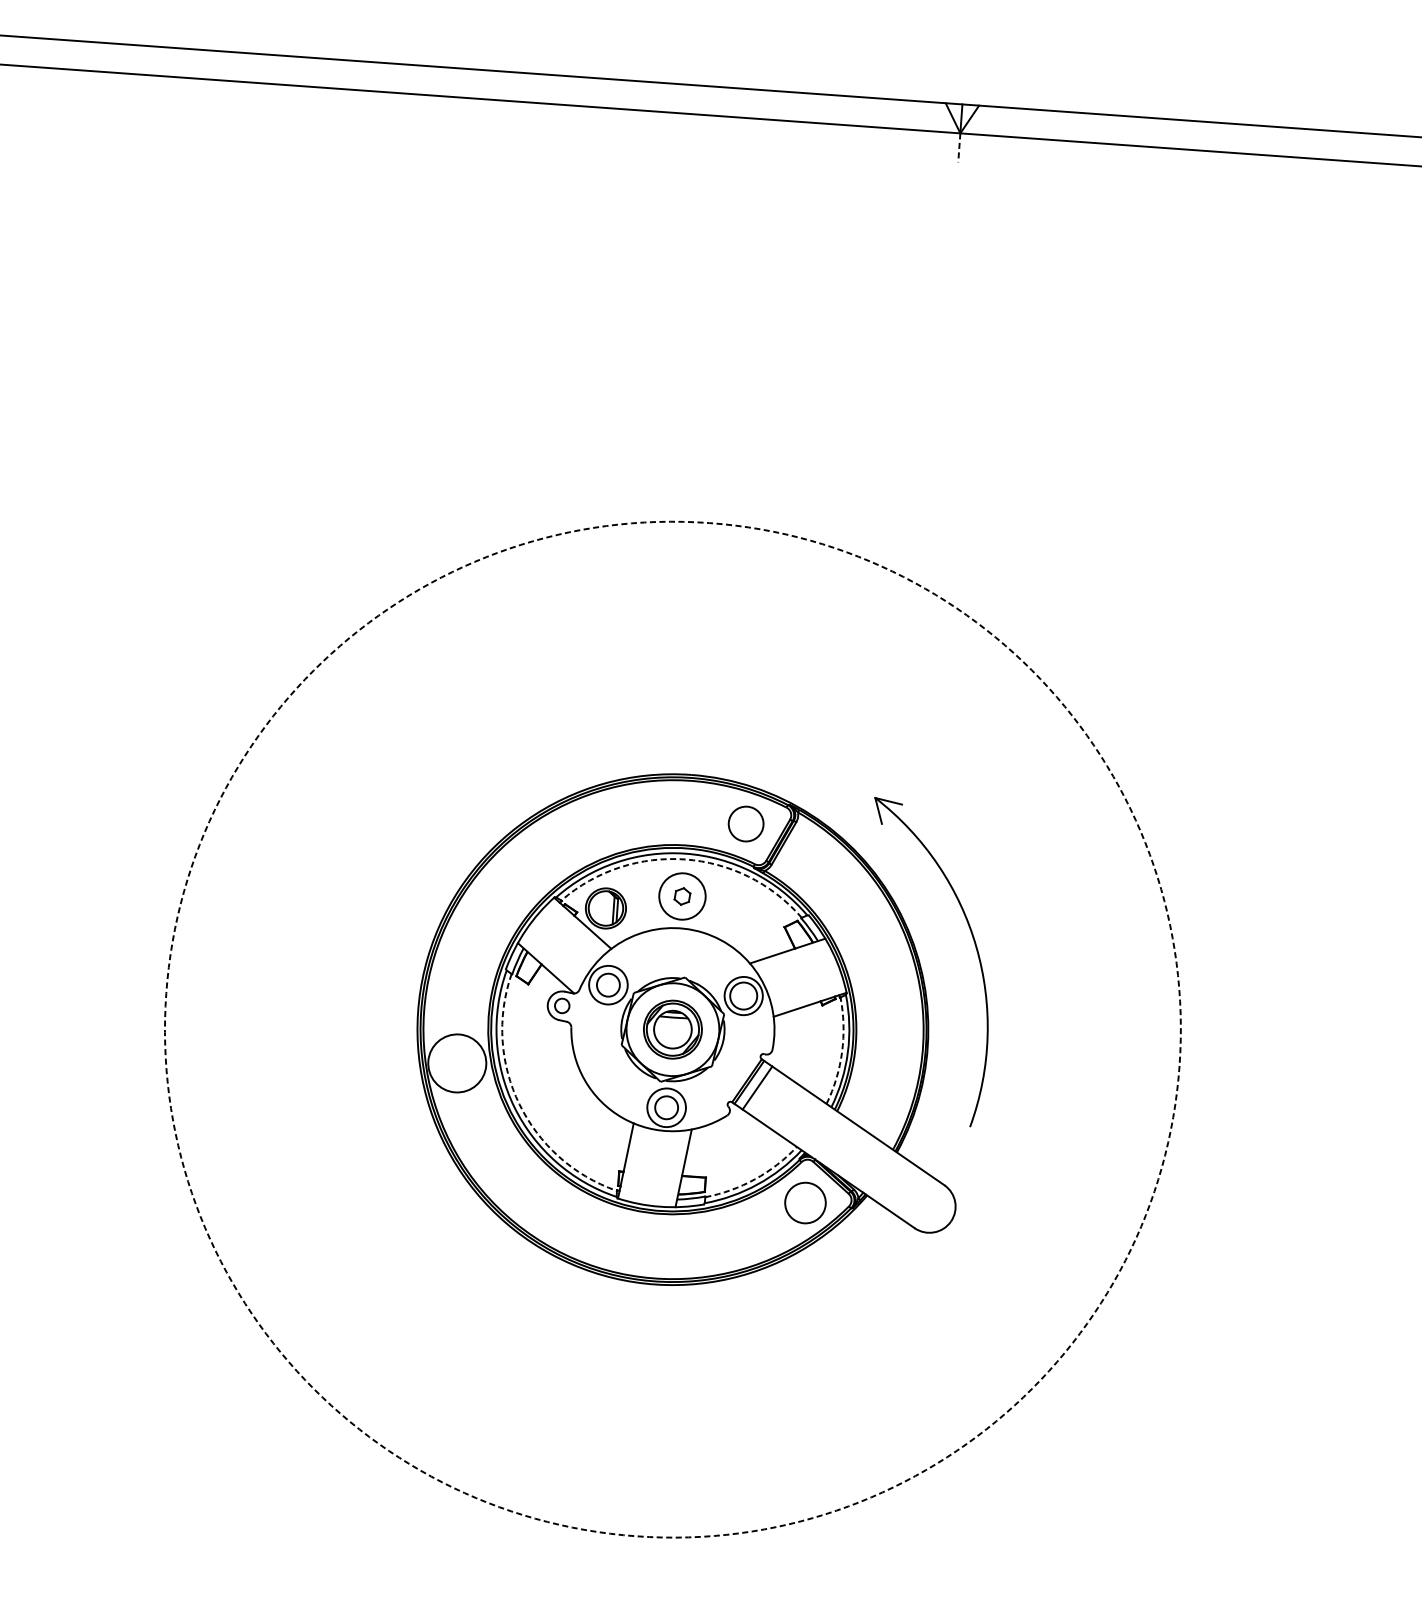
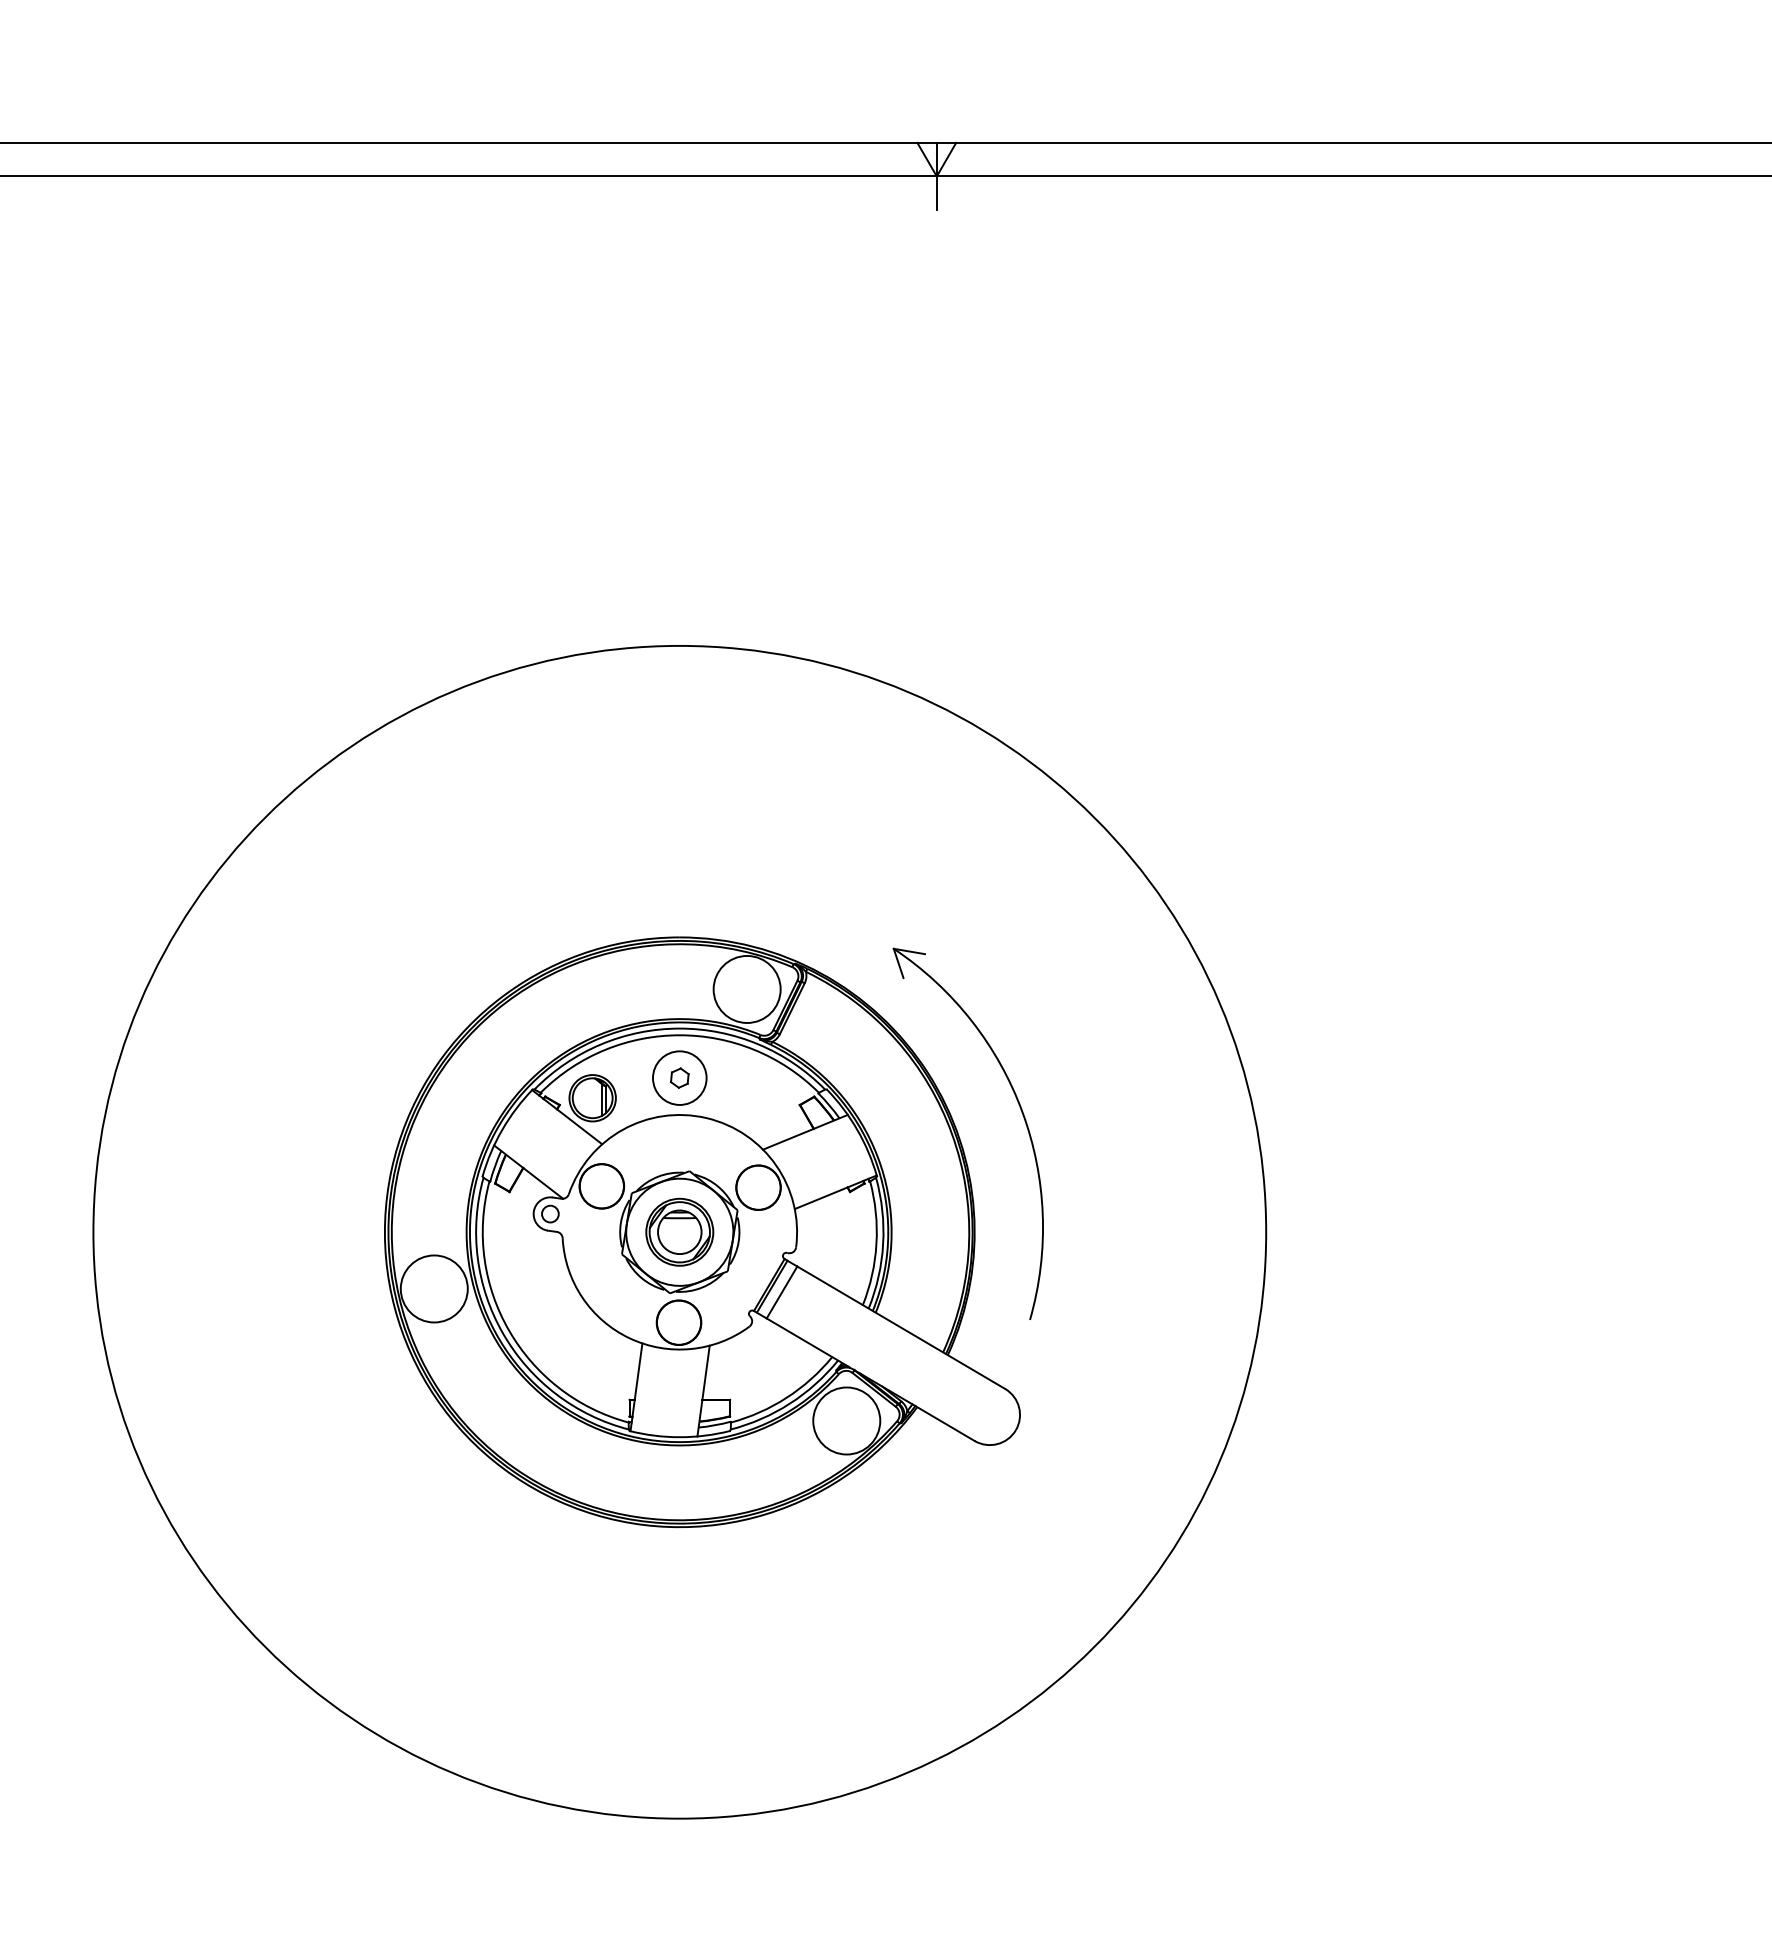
line: (959, 148) -> (936, 193), dashed -> solid
circle: (745, 823) -> (746, 988), size x1.67
arc: (684, 859) -> (679, 1035), dashed -> solid
circle: (608, 985) -> (601, 1186), size x1.67
circle: (743, 995) -> (758, 1187), size x1.43
circle: (672, 1028) -> (679, 1231), dashed -> solid
arc: (842, 1051) -> (876, 1243), dashed -> solid
arc: (519, 1103) -> (509, 1330), dashed -> solid
circle: (666, 1107) -> (678, 1322), size x1.67
arc: (754, 1179) -> (786, 1397), dashed -> solid
circle: (805, 1202) -> (846, 1420), size x1.43

